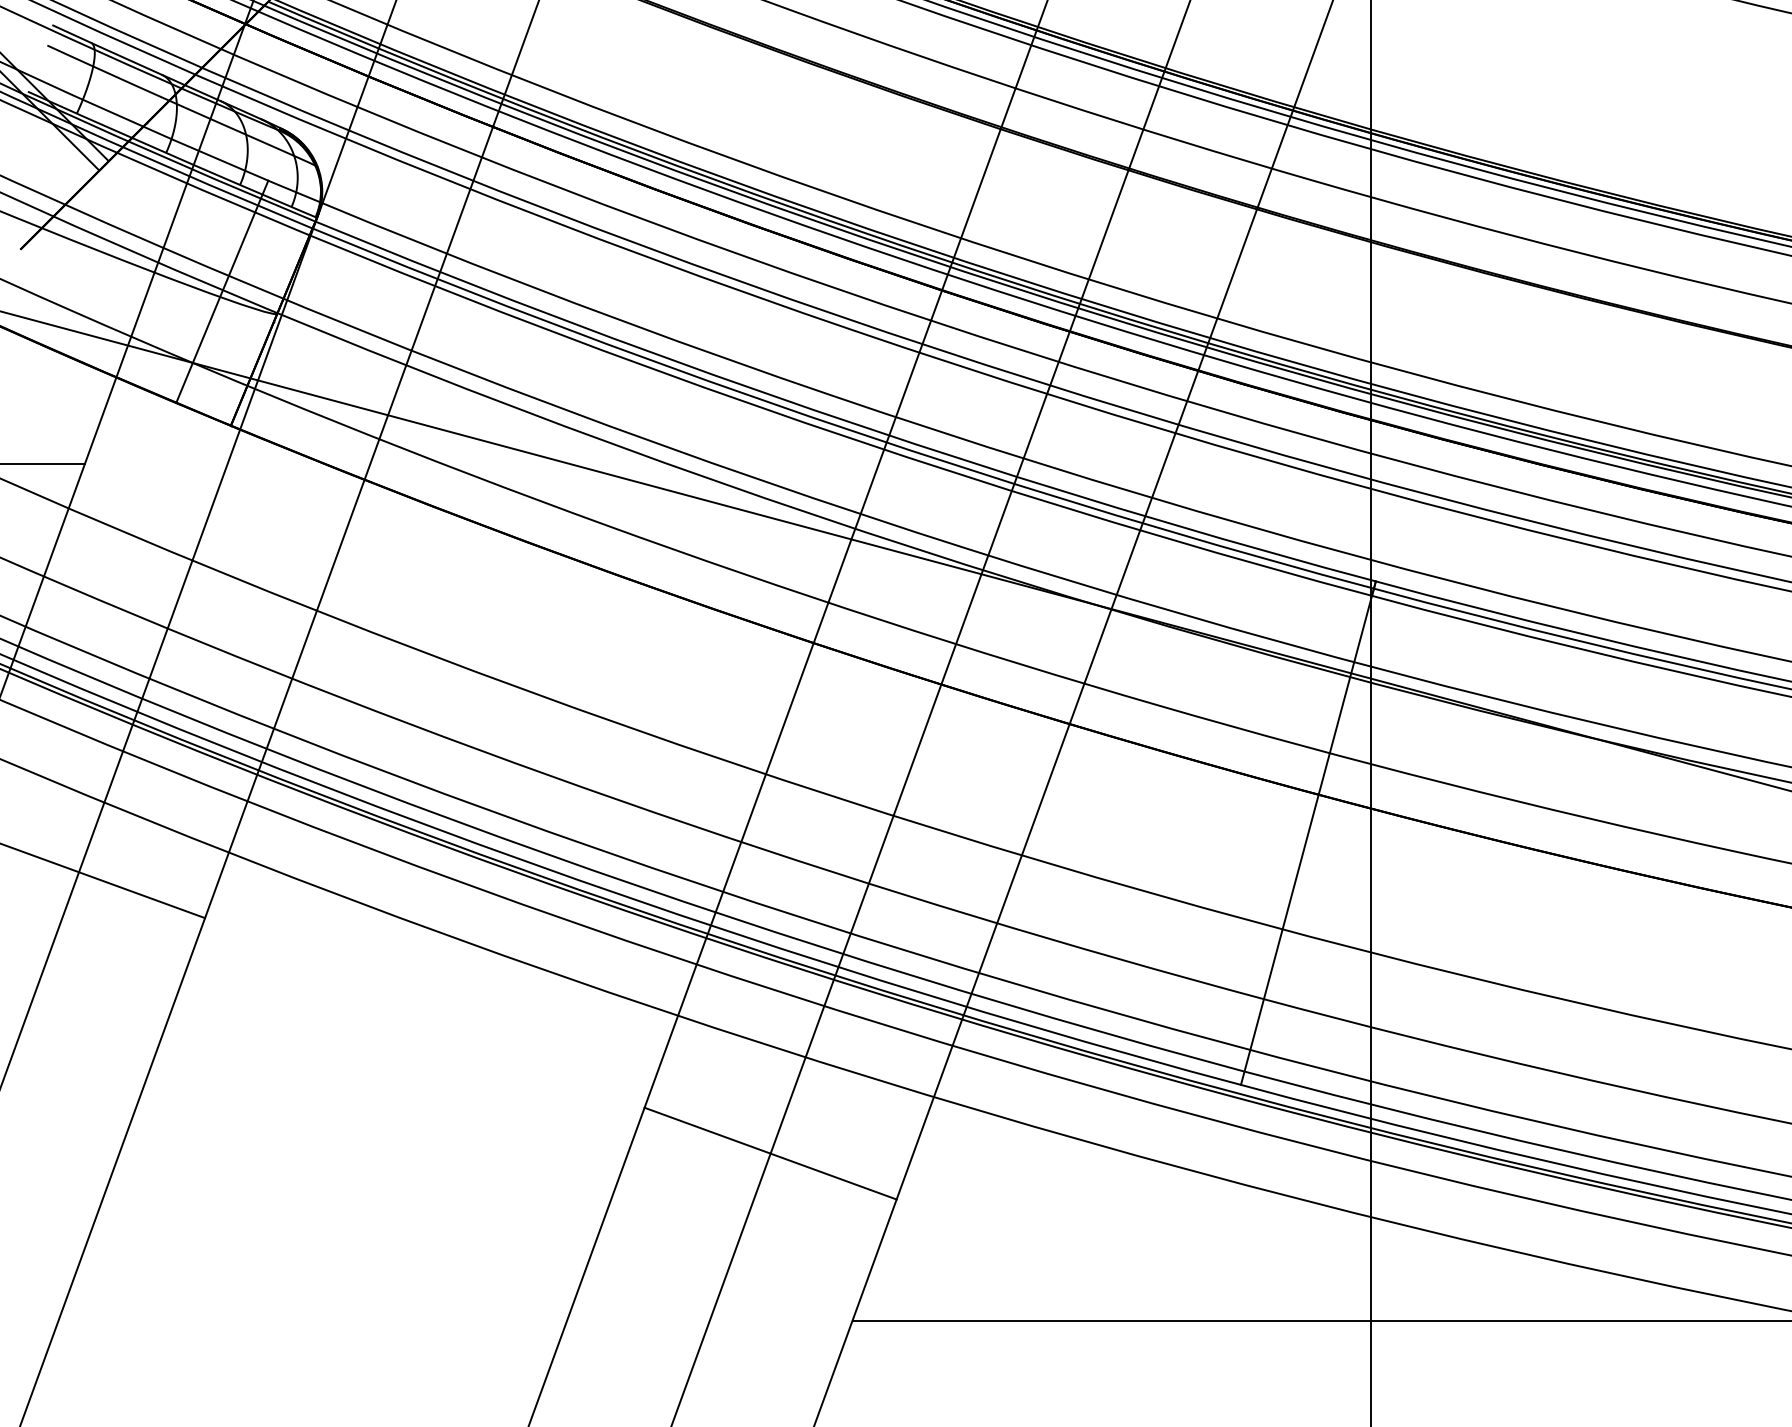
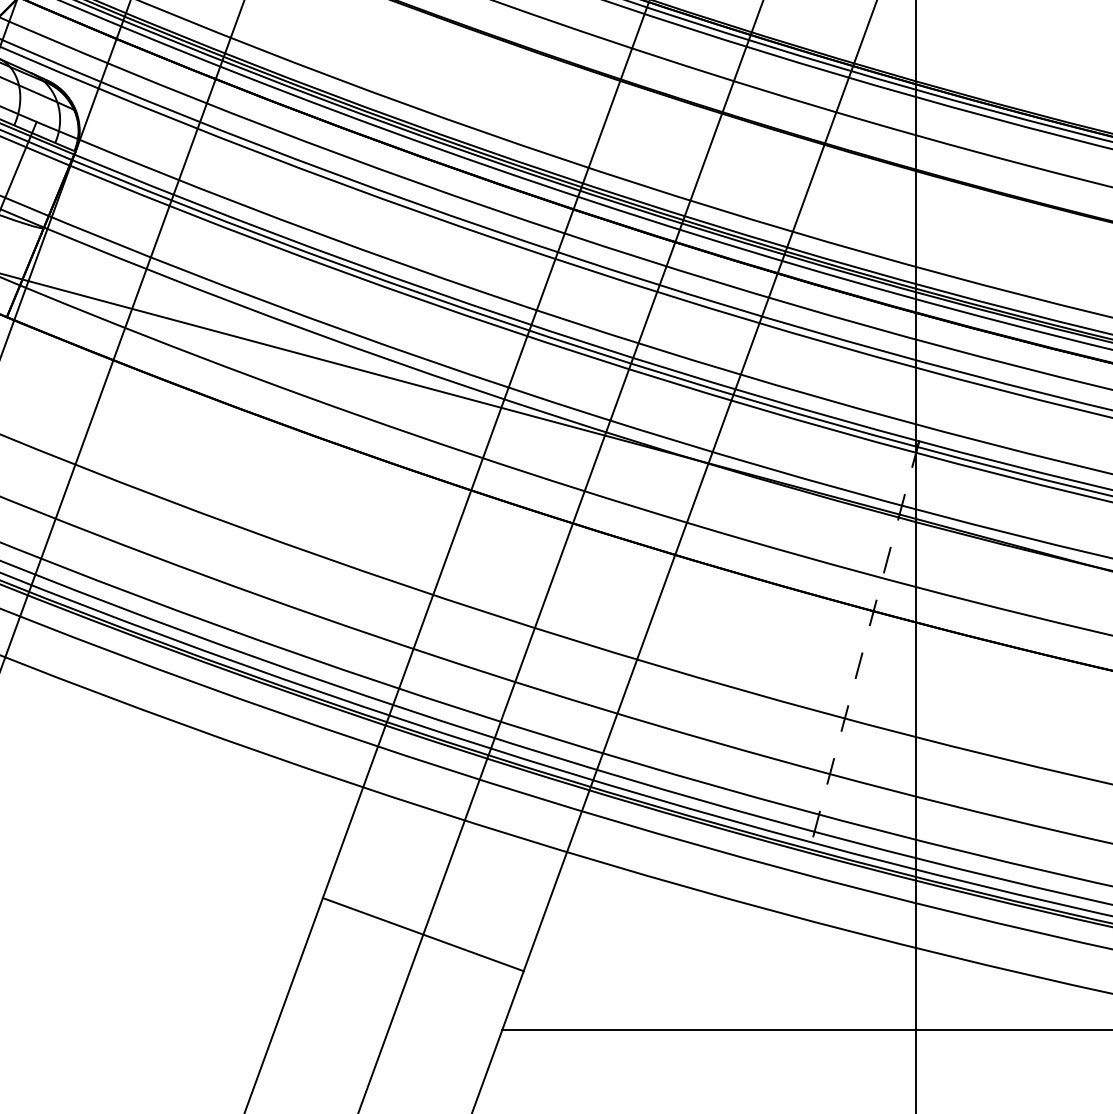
line: (1308, 833) -> (865, 642), solid -> dashed
line: (770, 1153) -> (423, 934), moved

